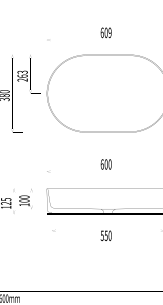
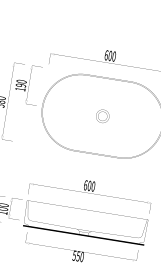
text: (109, 33) -> (113, 57), 609 -> 600
text: (22, 75) -> (20, 84), 263 -> 190
part: (107, 93) -> (102, 116), added

